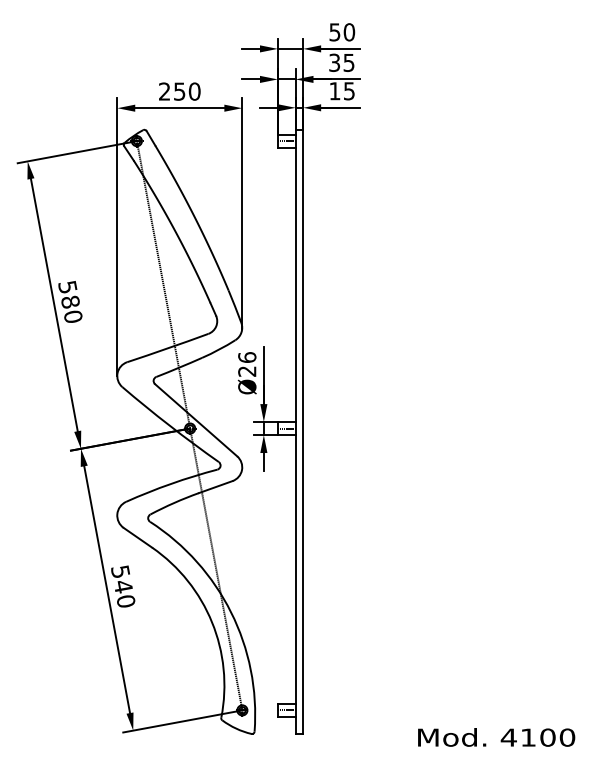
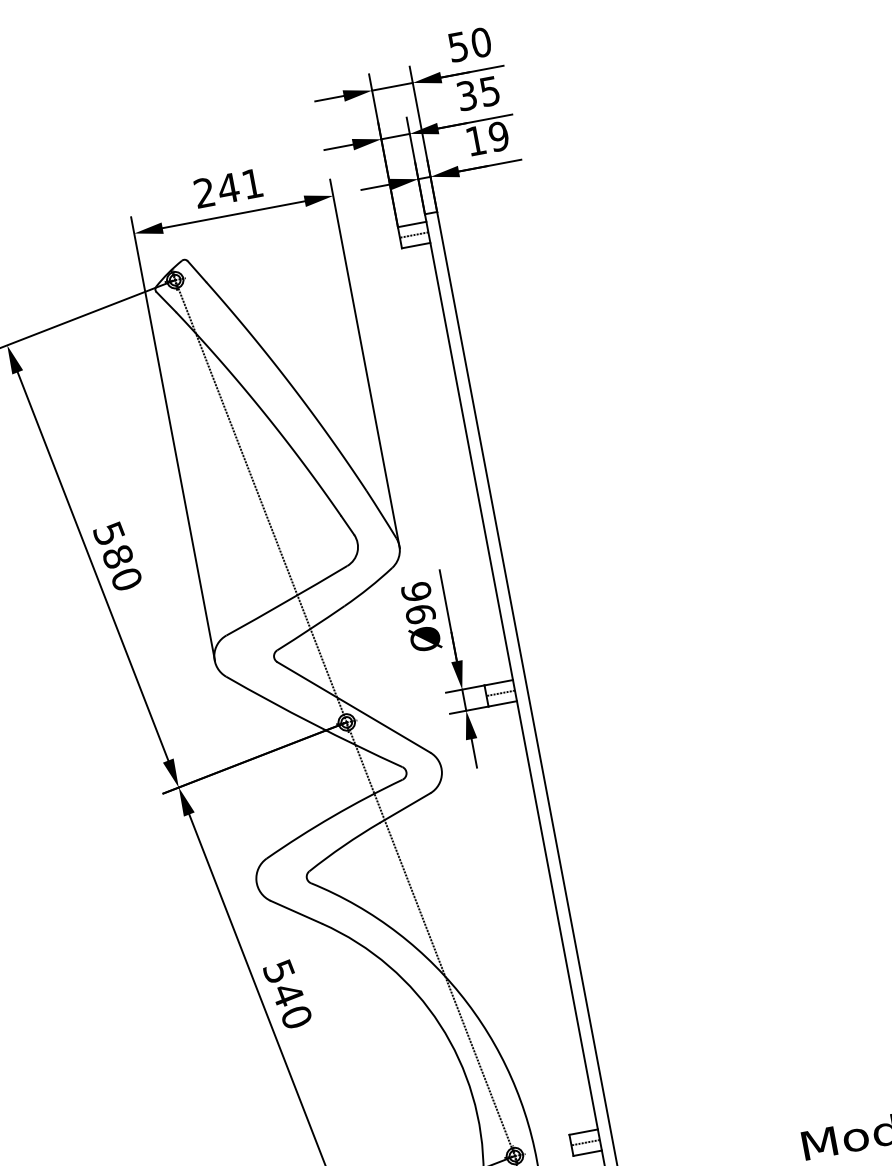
text: (186, 91) -> (239, 186), 250 -> 241
text: (348, 91) -> (497, 137), 15 -> 19
text: (247, 371) -> (421, 614), Ø26 -> Ø96

